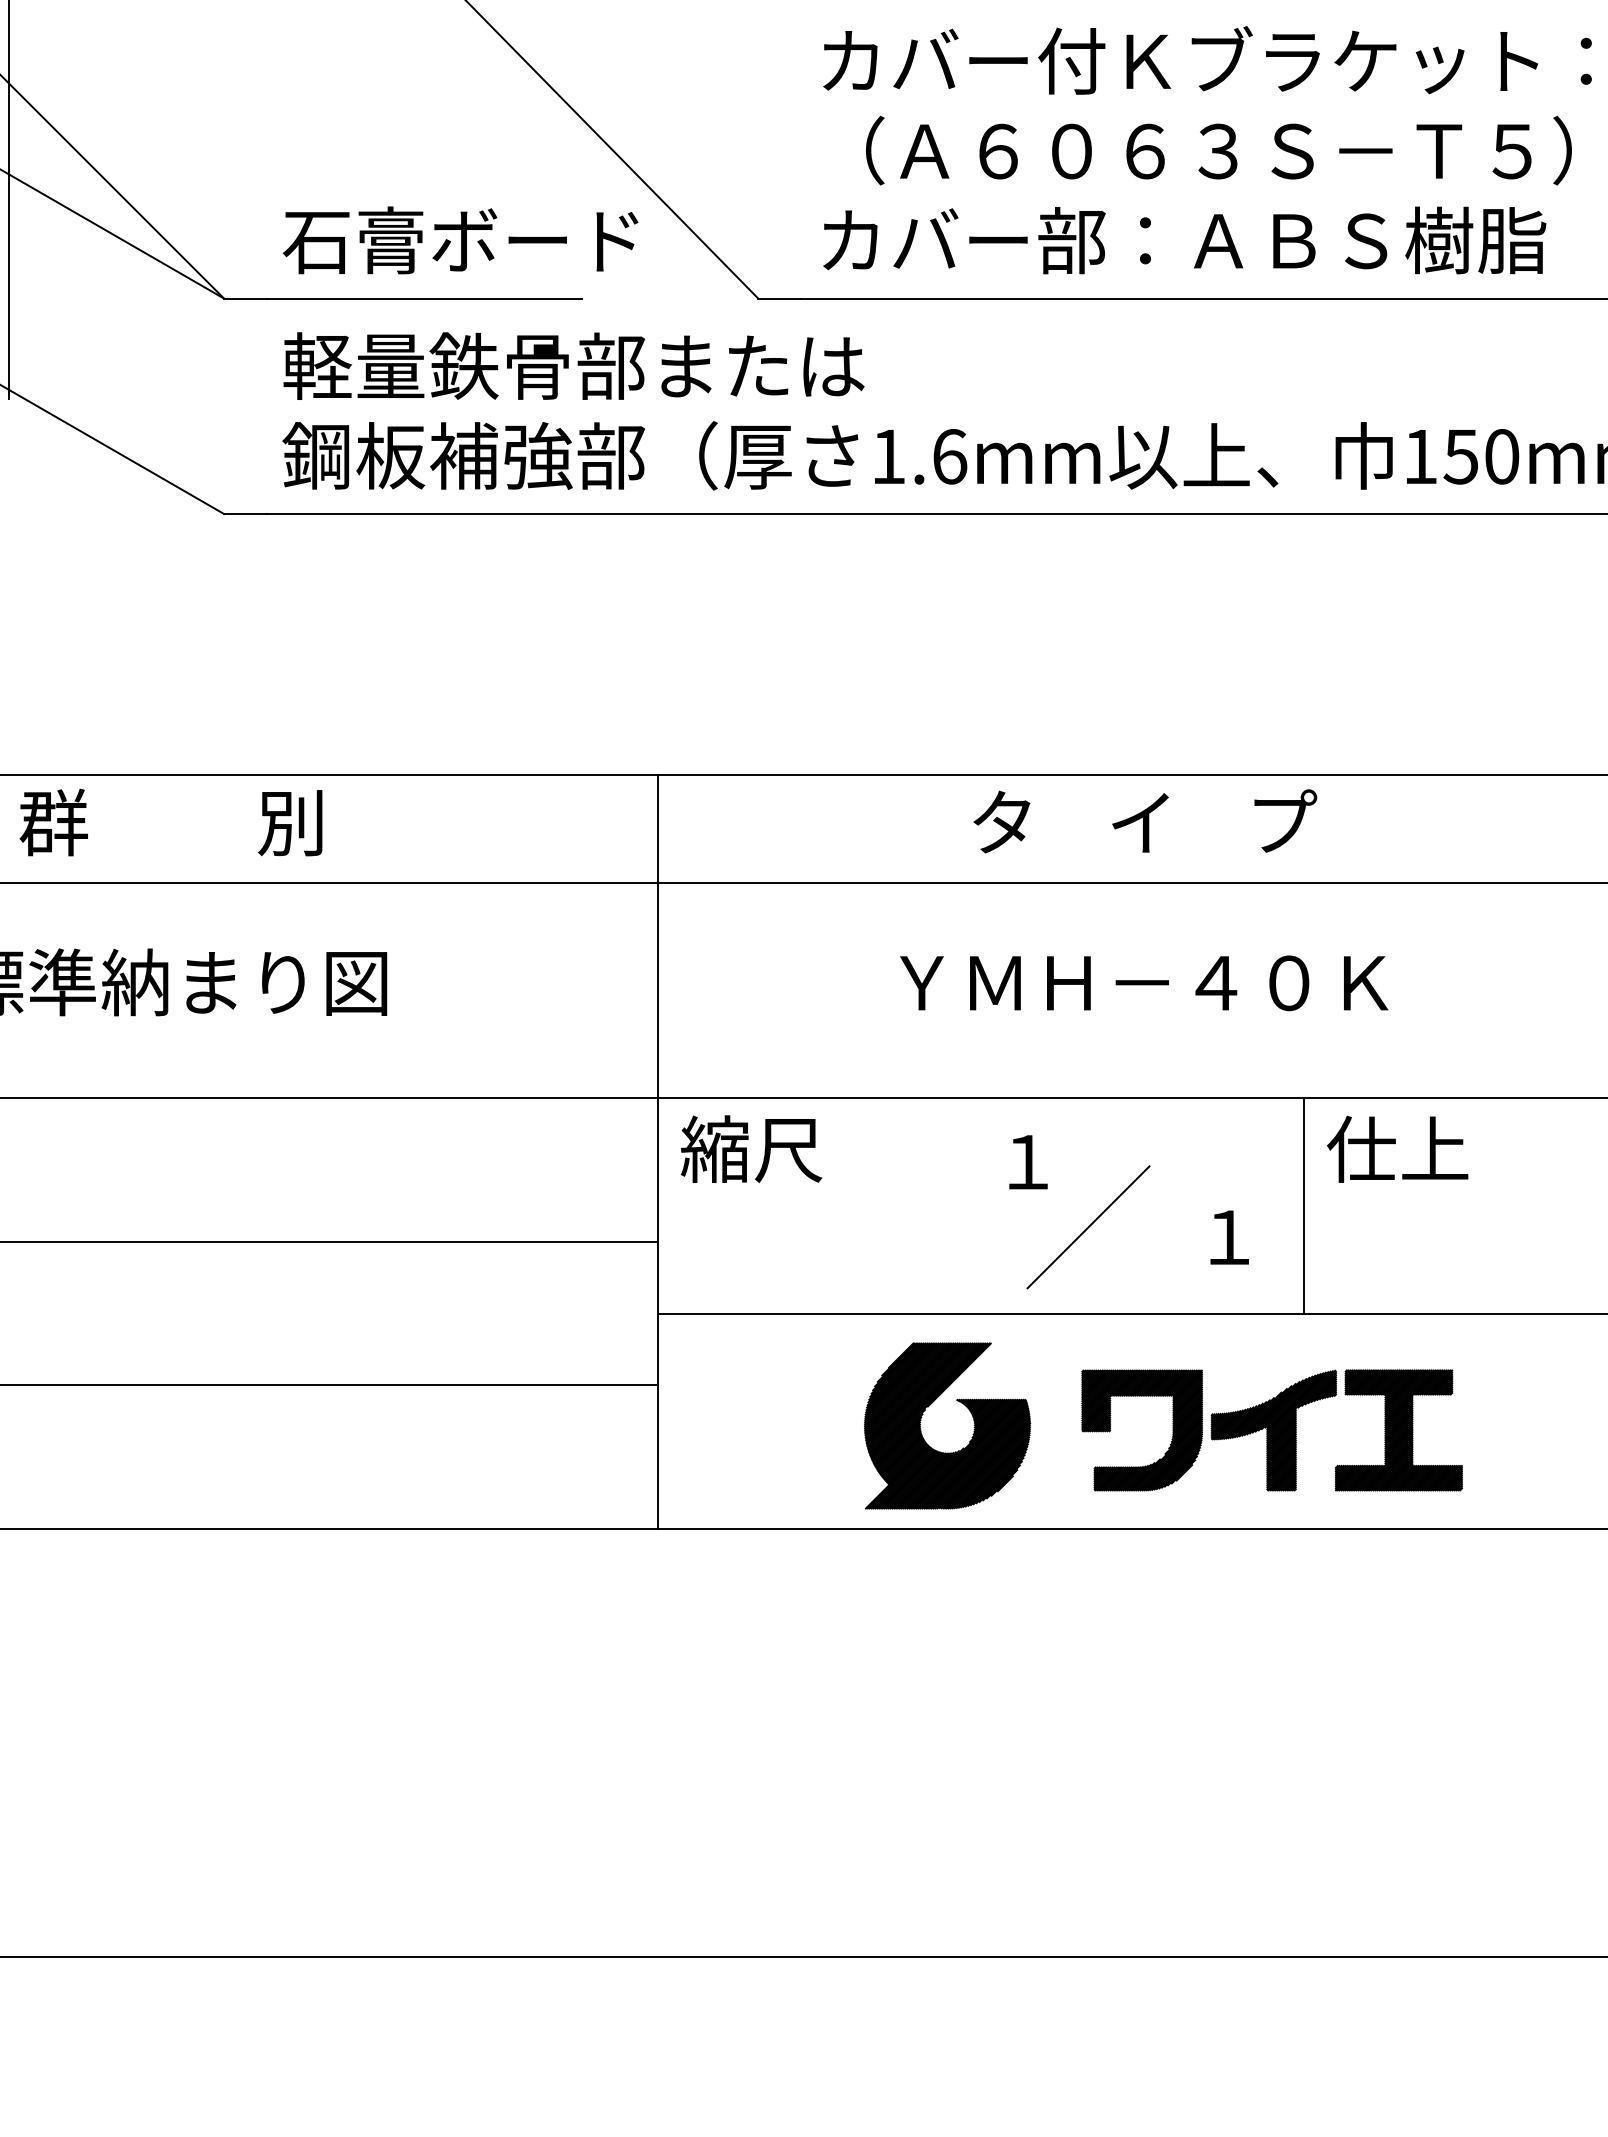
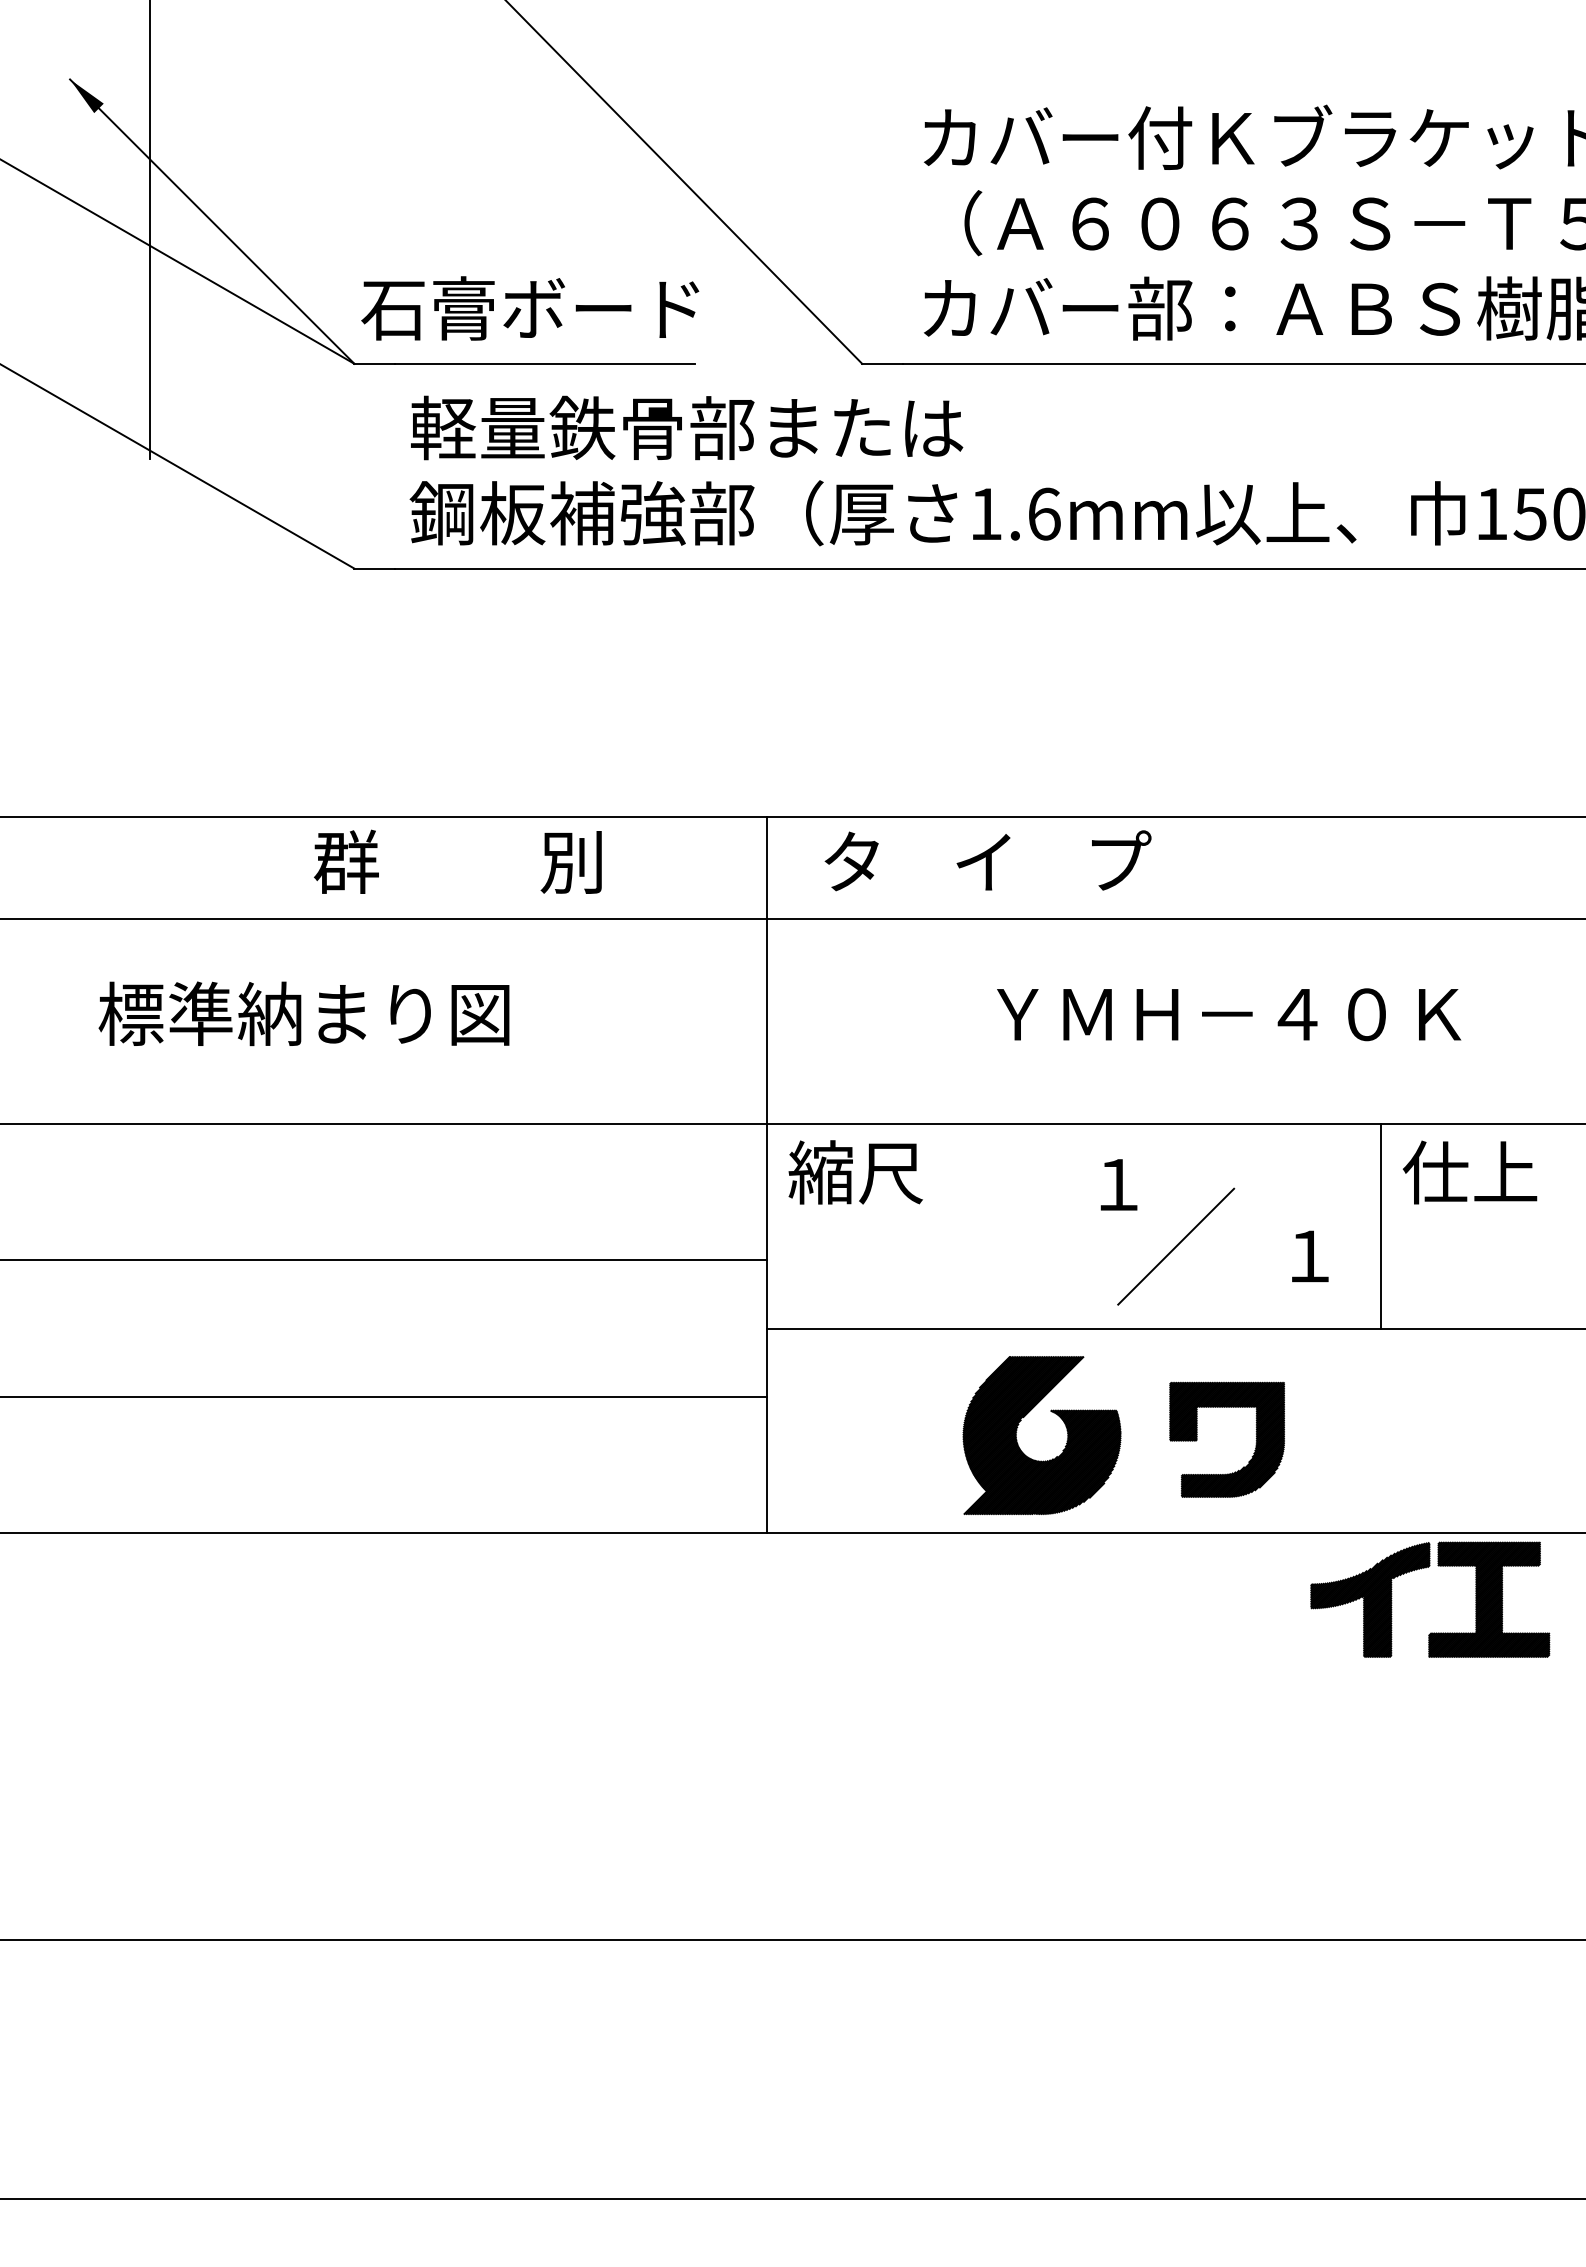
text: (460, 240) -> (530, 308), moved
text: (1144, 821) -> (987, 860), moved
text: (170, 822) -> (457, 861), moved
part: (1332, 1397) -> (1426, 1568), moved

